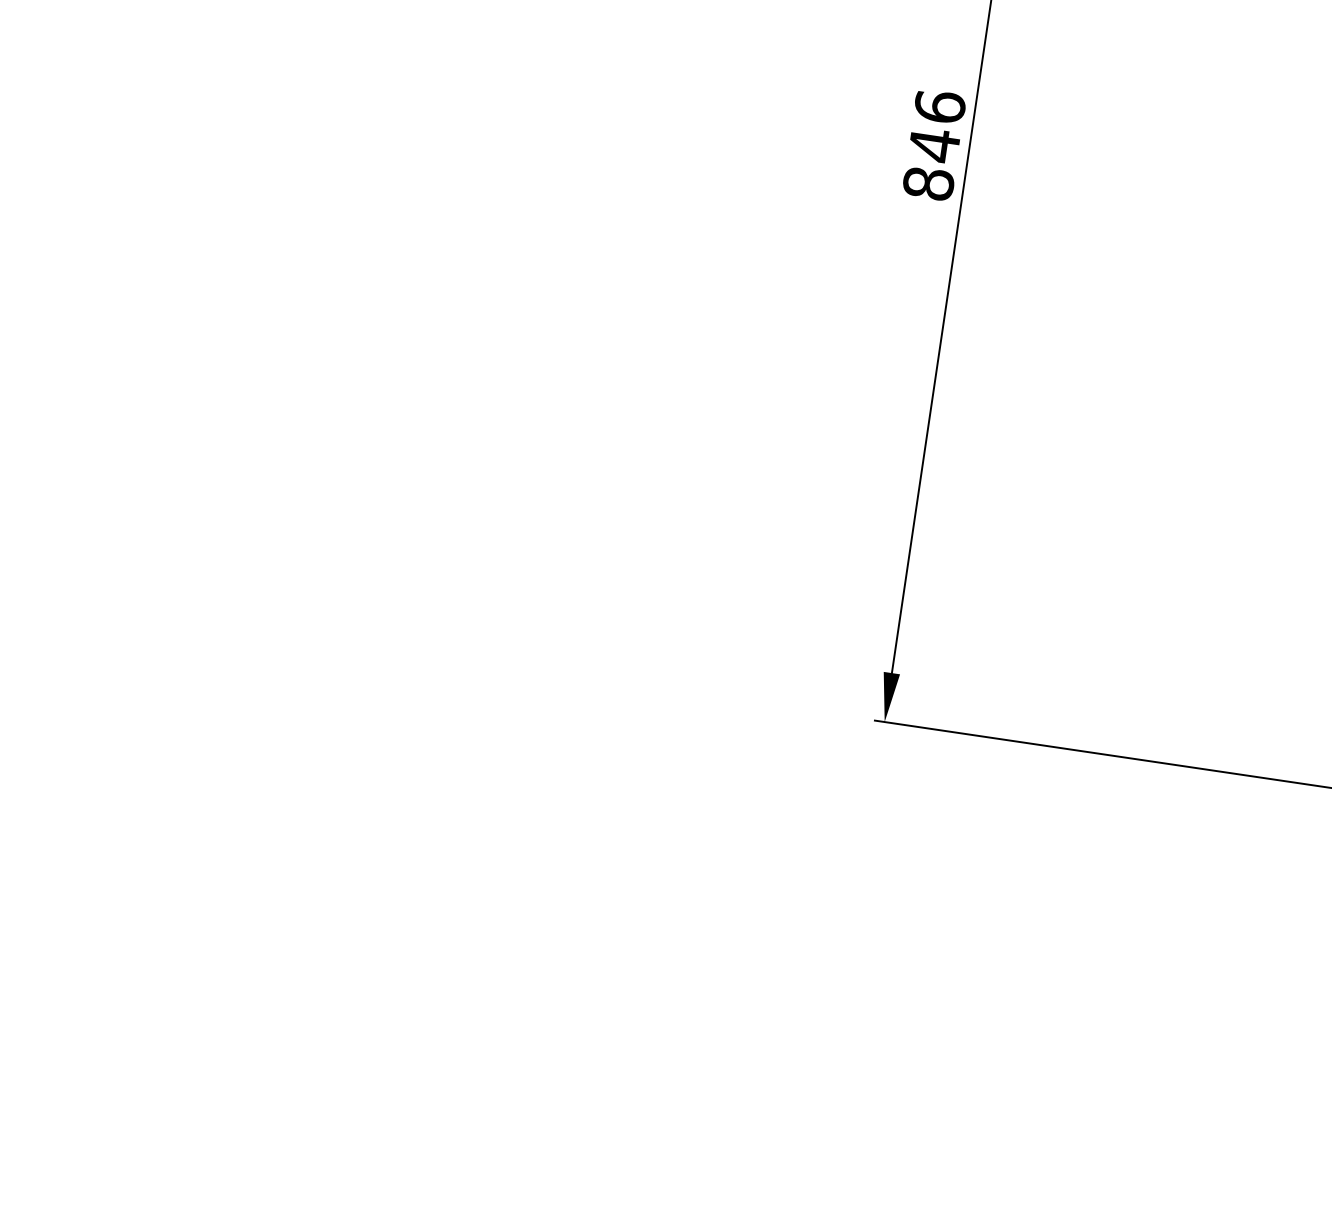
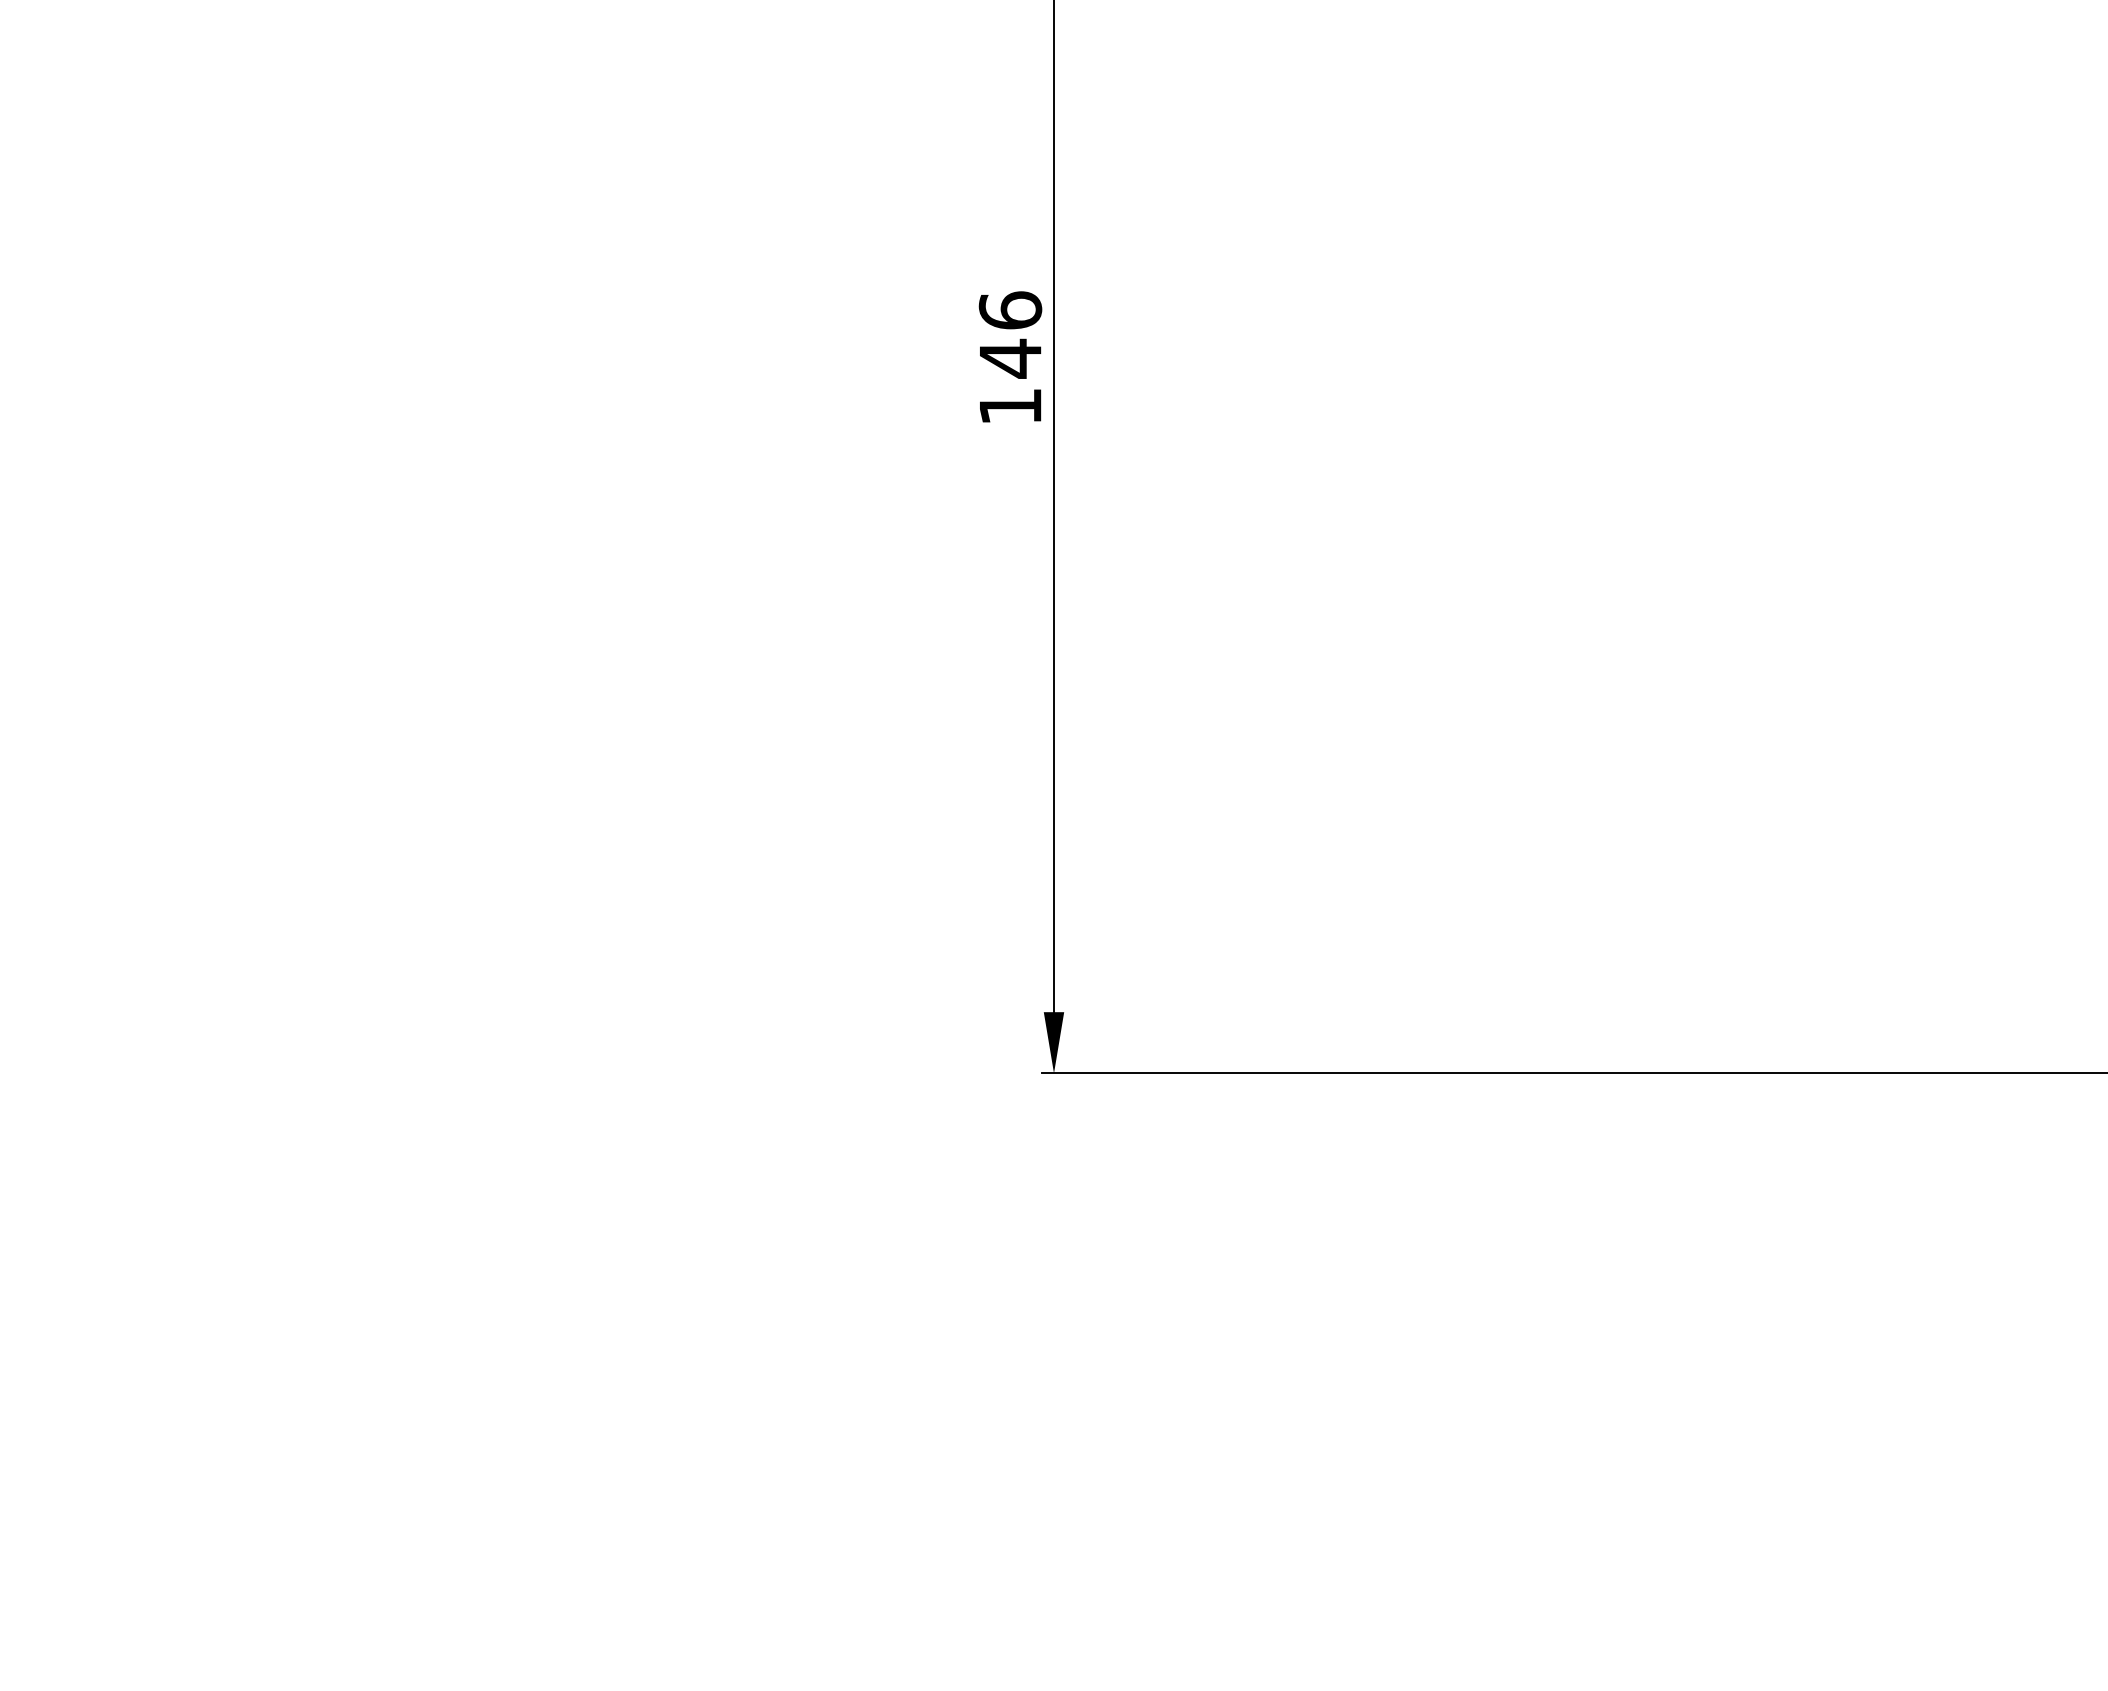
text: (928, 183) -> (1010, 406), 846 -> 146

